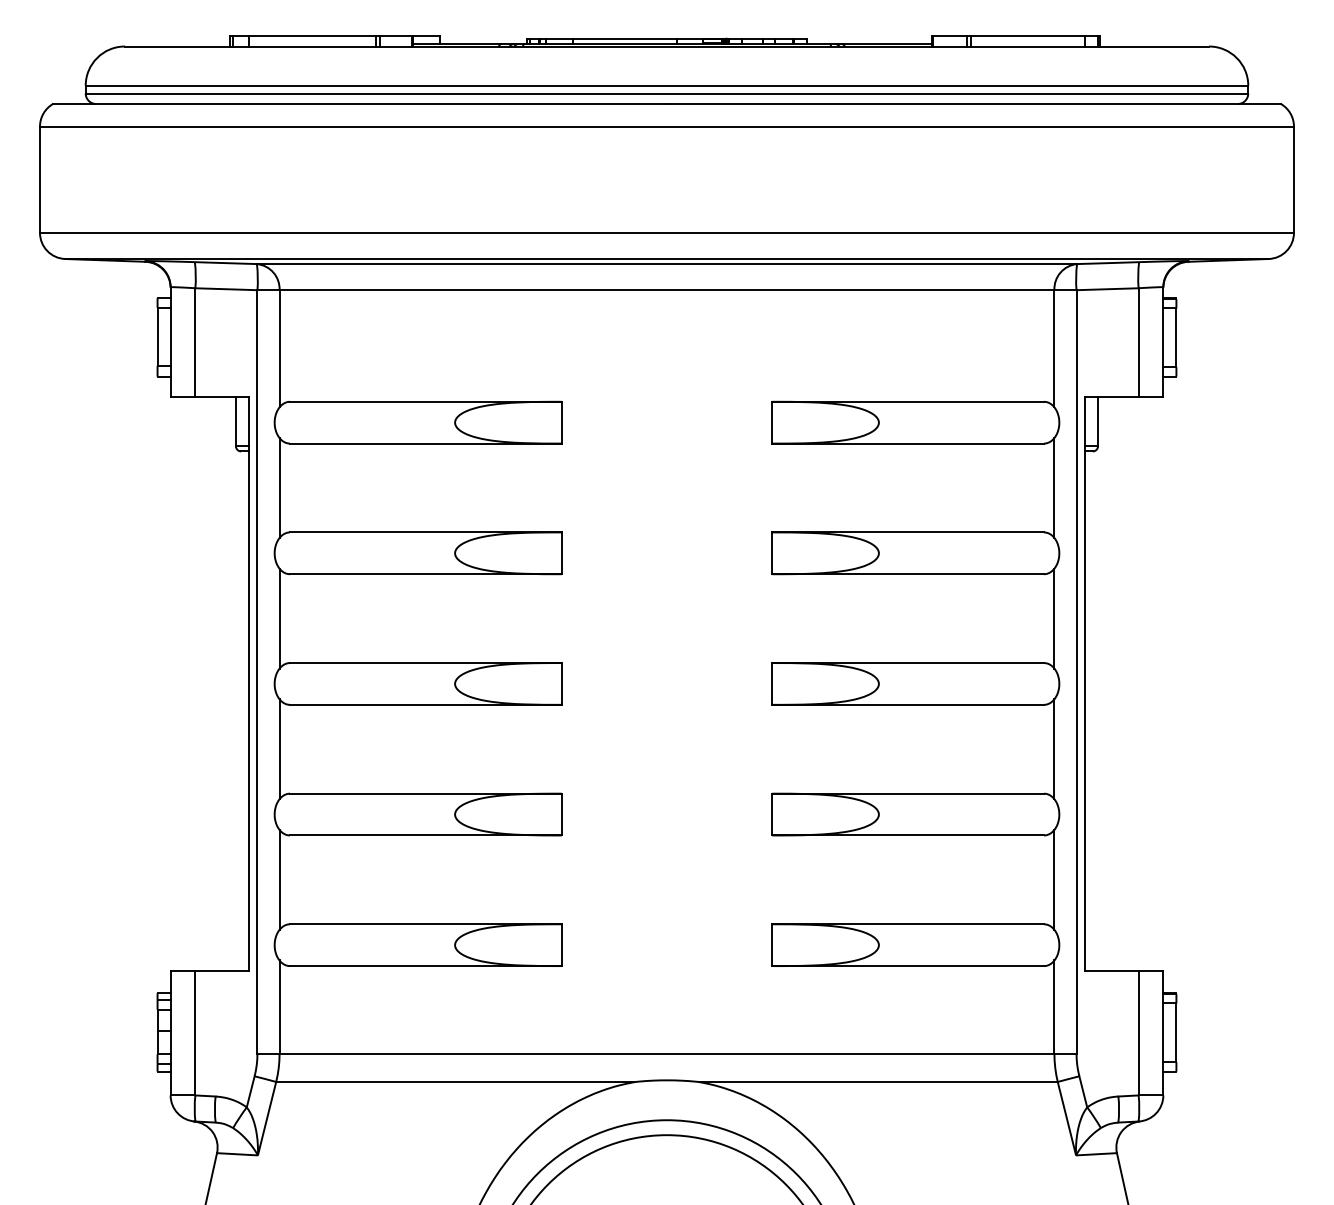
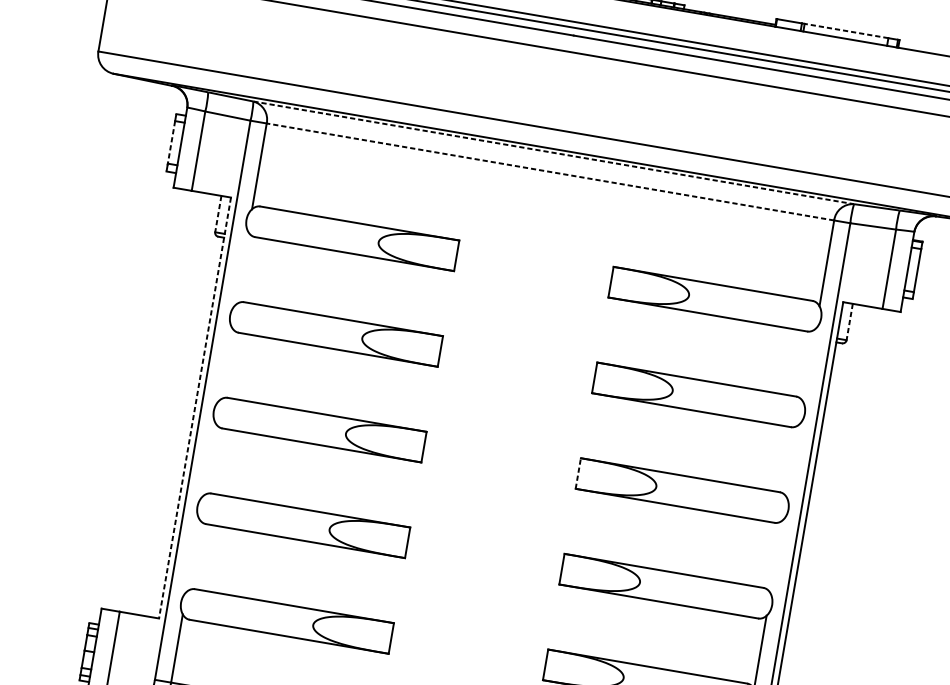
line: (1027, 36) -> (846, 31), solid -> dashed
line: (667, 264) -> (554, 153), solid -> dashed
line: (666, 290) -> (550, 172), solid -> dashed
line: (157, 337) -> (171, 142), solid -> dashed
line: (235, 421) -> (218, 214), solid -> dashed
line: (1098, 421) -> (850, 322), solid -> dashed
line: (279, 487) -> (241, 267), removed
line: (1054, 487) -> (809, 364), removed
line: (279, 618) -> (225, 363), removed
line: (1054, 618) -> (793, 460), removed
line: (772, 683) -> (578, 473), solid -> dashed
line: (249, 684) -> (195, 408), solid -> dashed
line: (279, 749) -> (209, 459), removed
line: (1054, 749) -> (776, 556), removed
line: (279, 879) -> (192, 555), removed

